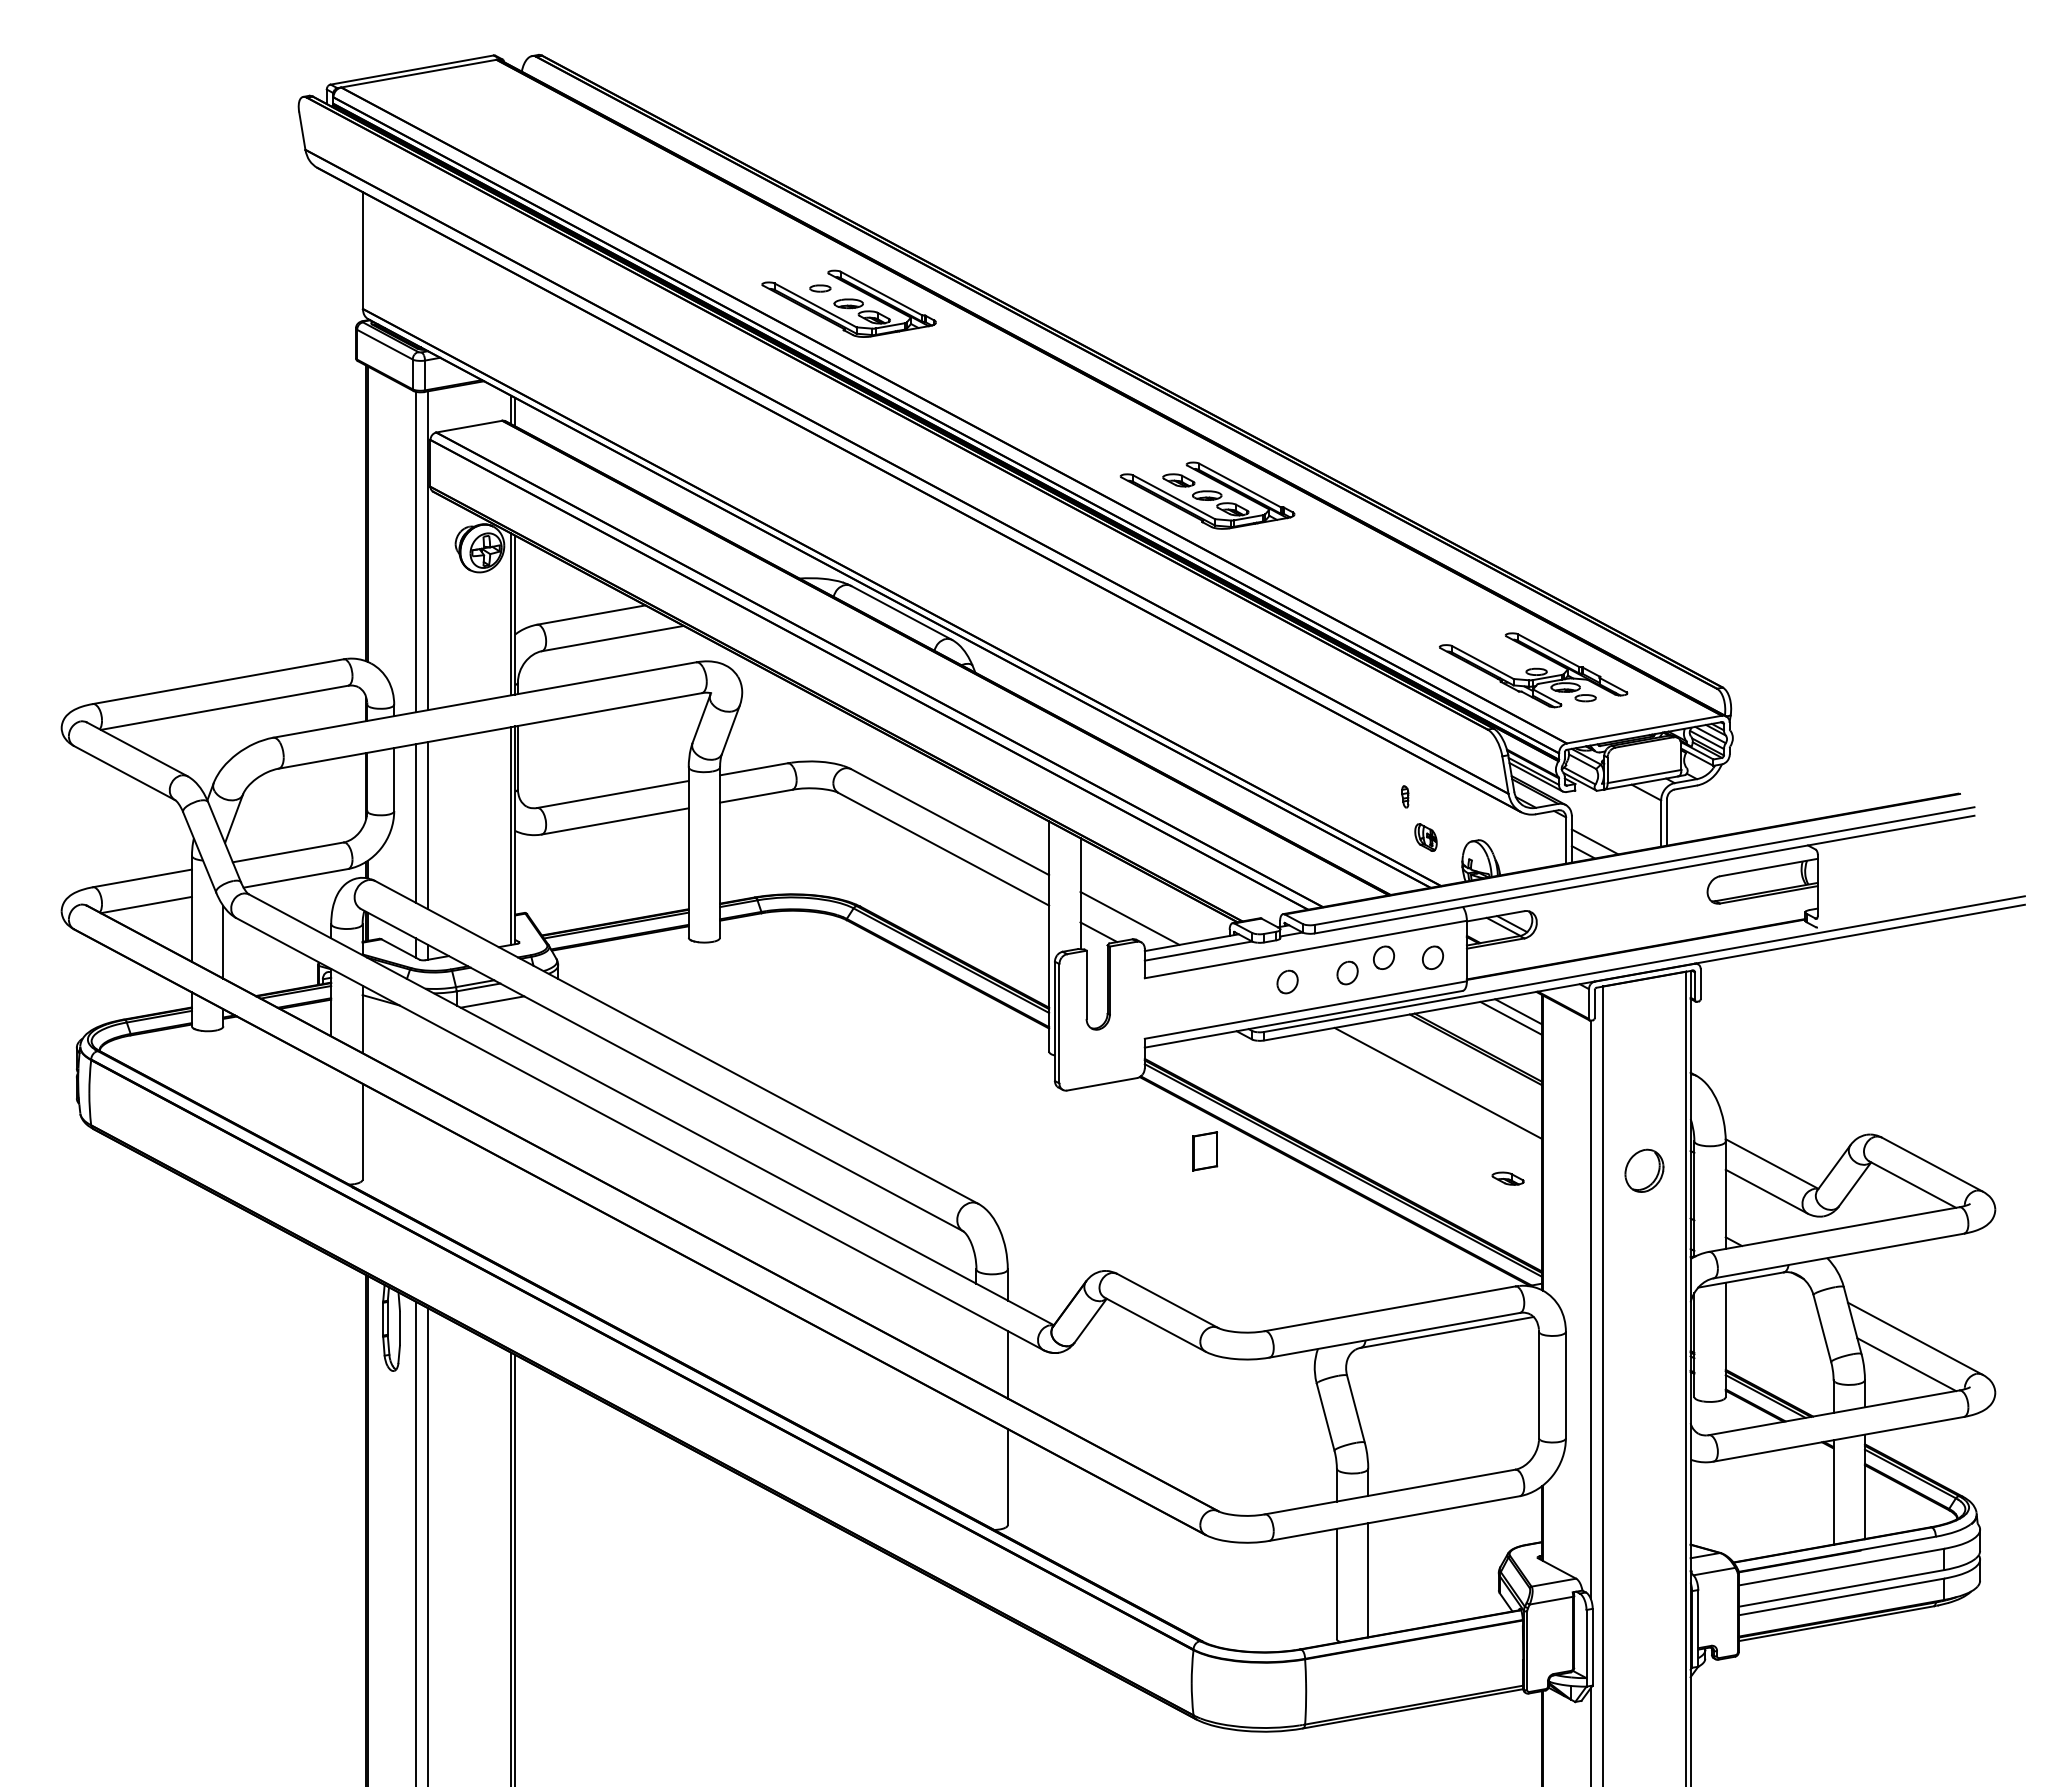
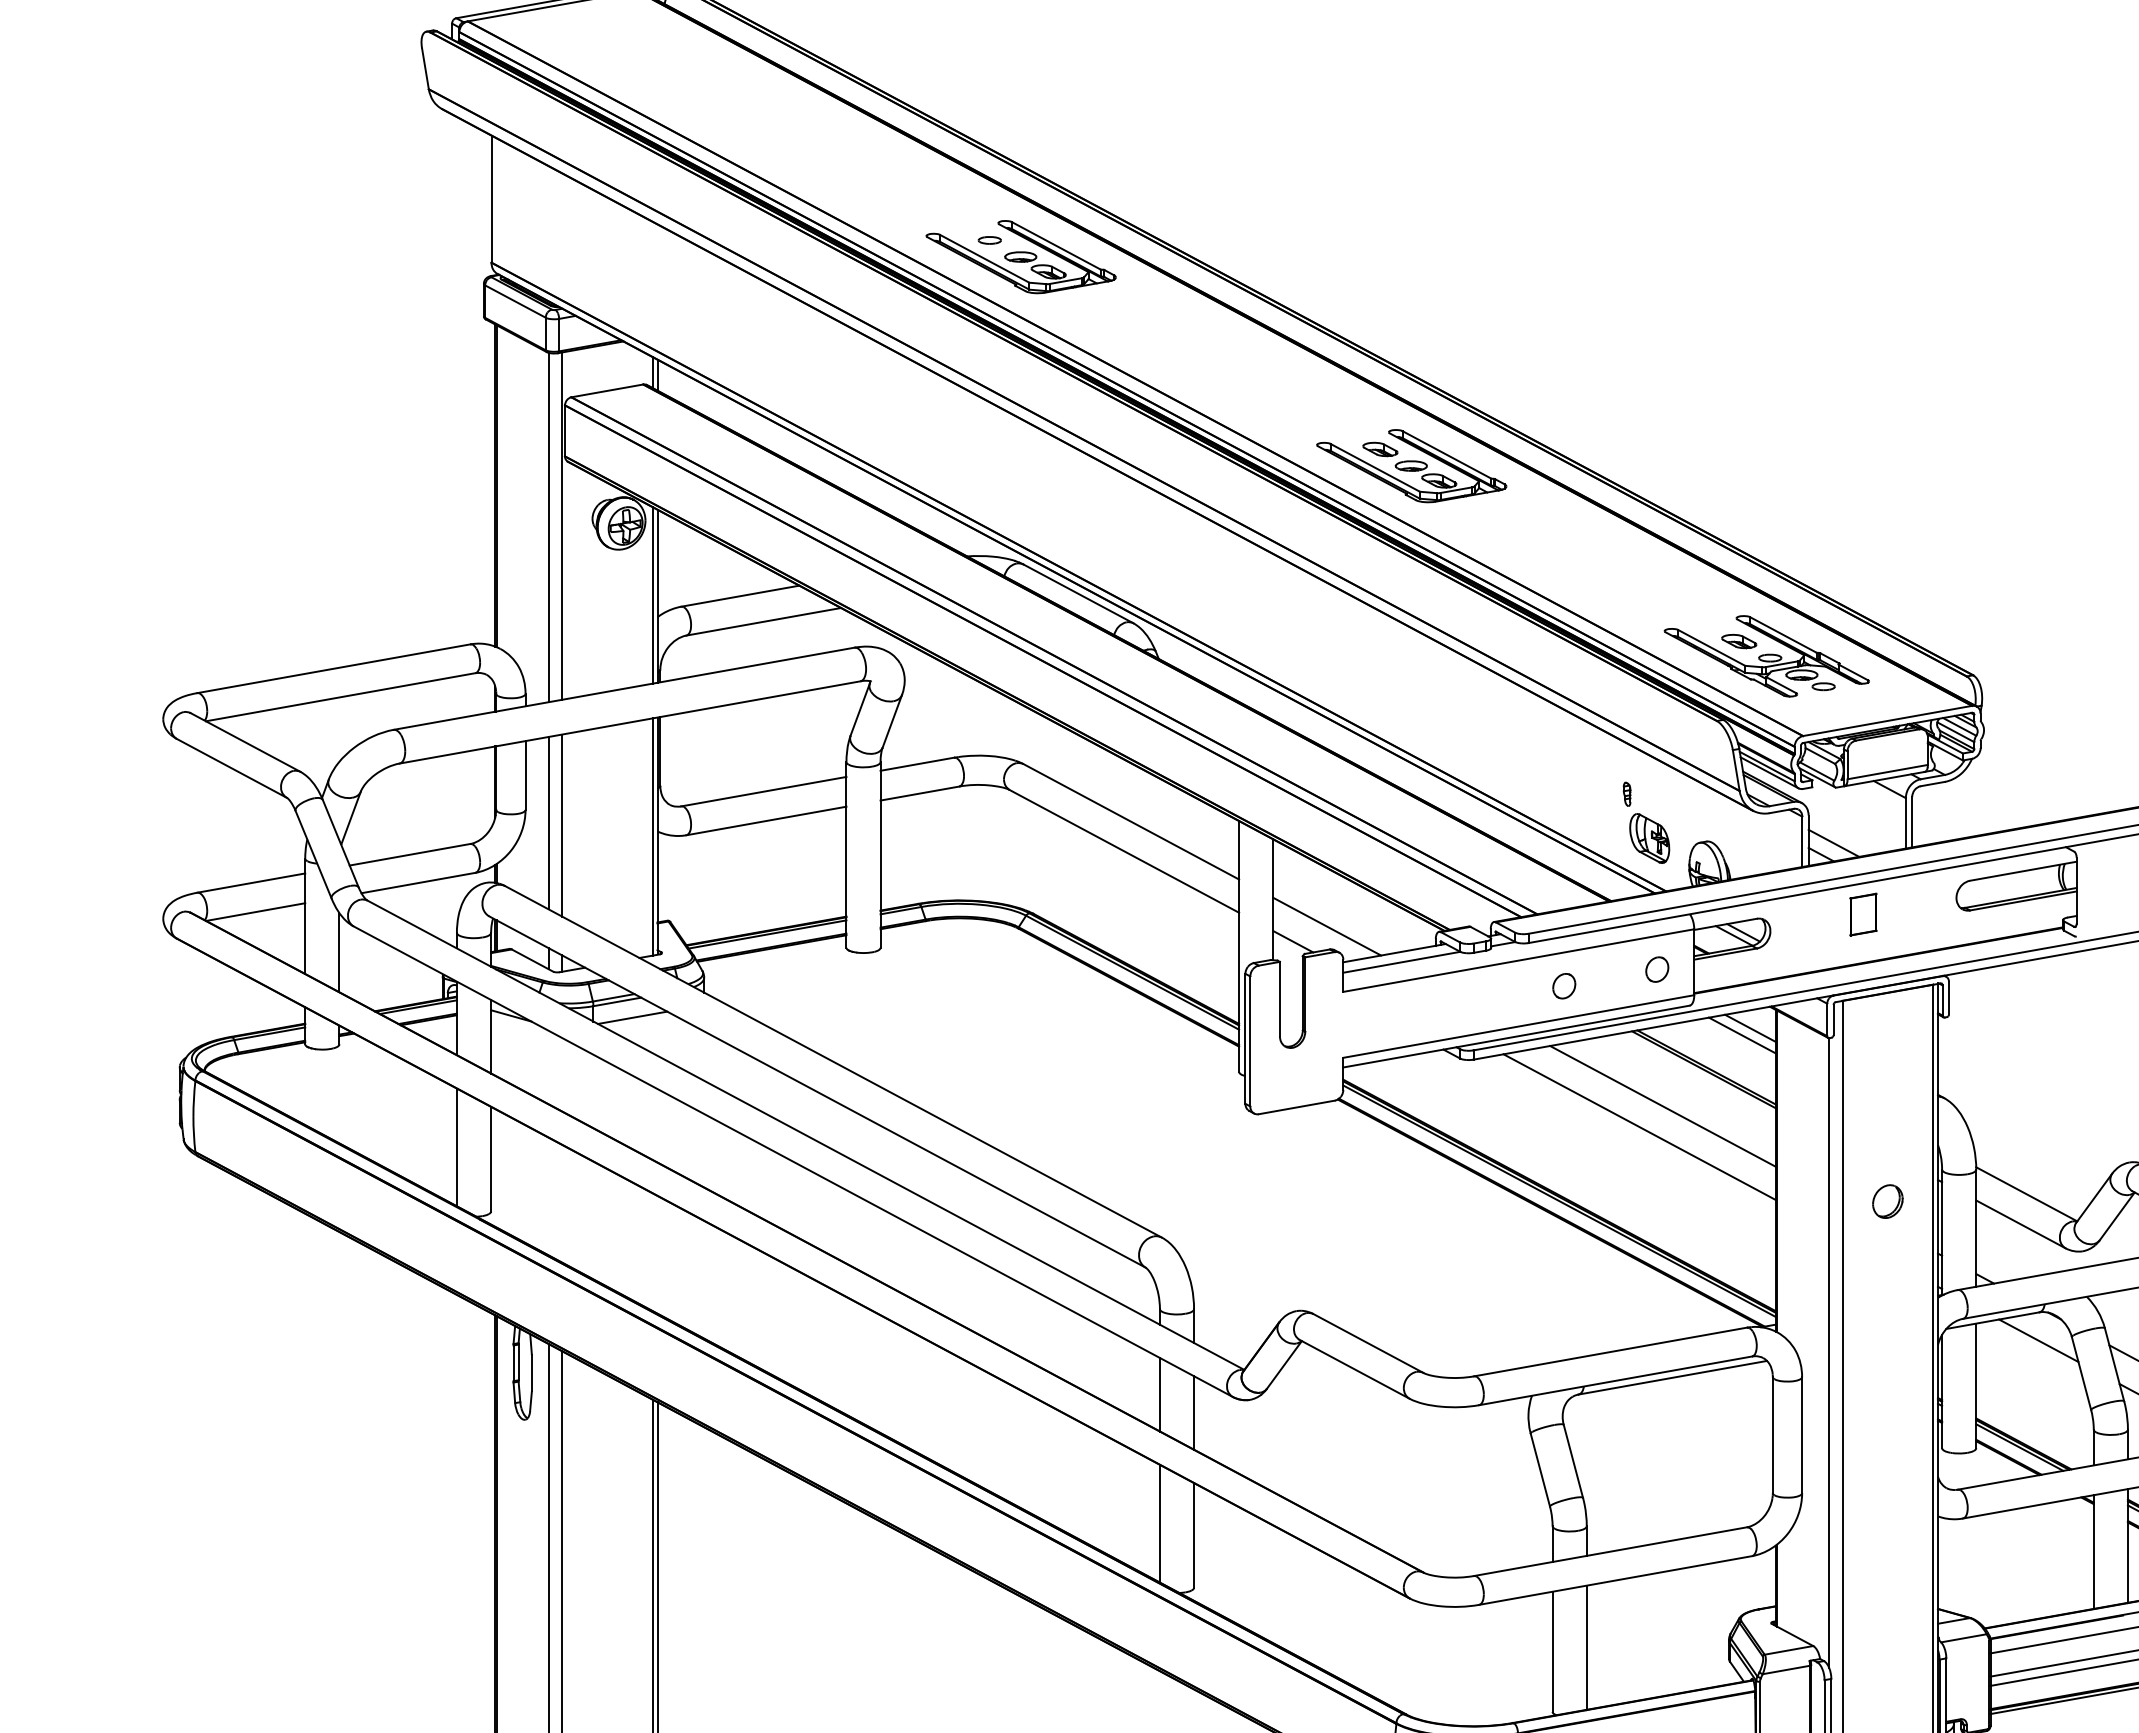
part: (1425, 837) -> (1649, 838), size x1.67
part: (1384, 957) -> (1604, 969), removed
part: (1287, 981) -> (1498, 995), removed
line: (1416, 1102) -> (1639, 1127), added
line: (331, 1120) -> (457, 1146), added
part: (1205, 1151) -> (1863, 914), moved
part: (1644, 1170) -> (1887, 1201), size x0.71
part: (1507, 1178) -> (1738, 641), moved
line: (1782, 1298) -> (2038, 1340), added
line: (976, 1347) -> (1159, 1394), added
line: (976, 1466) -> (1159, 1523), added

